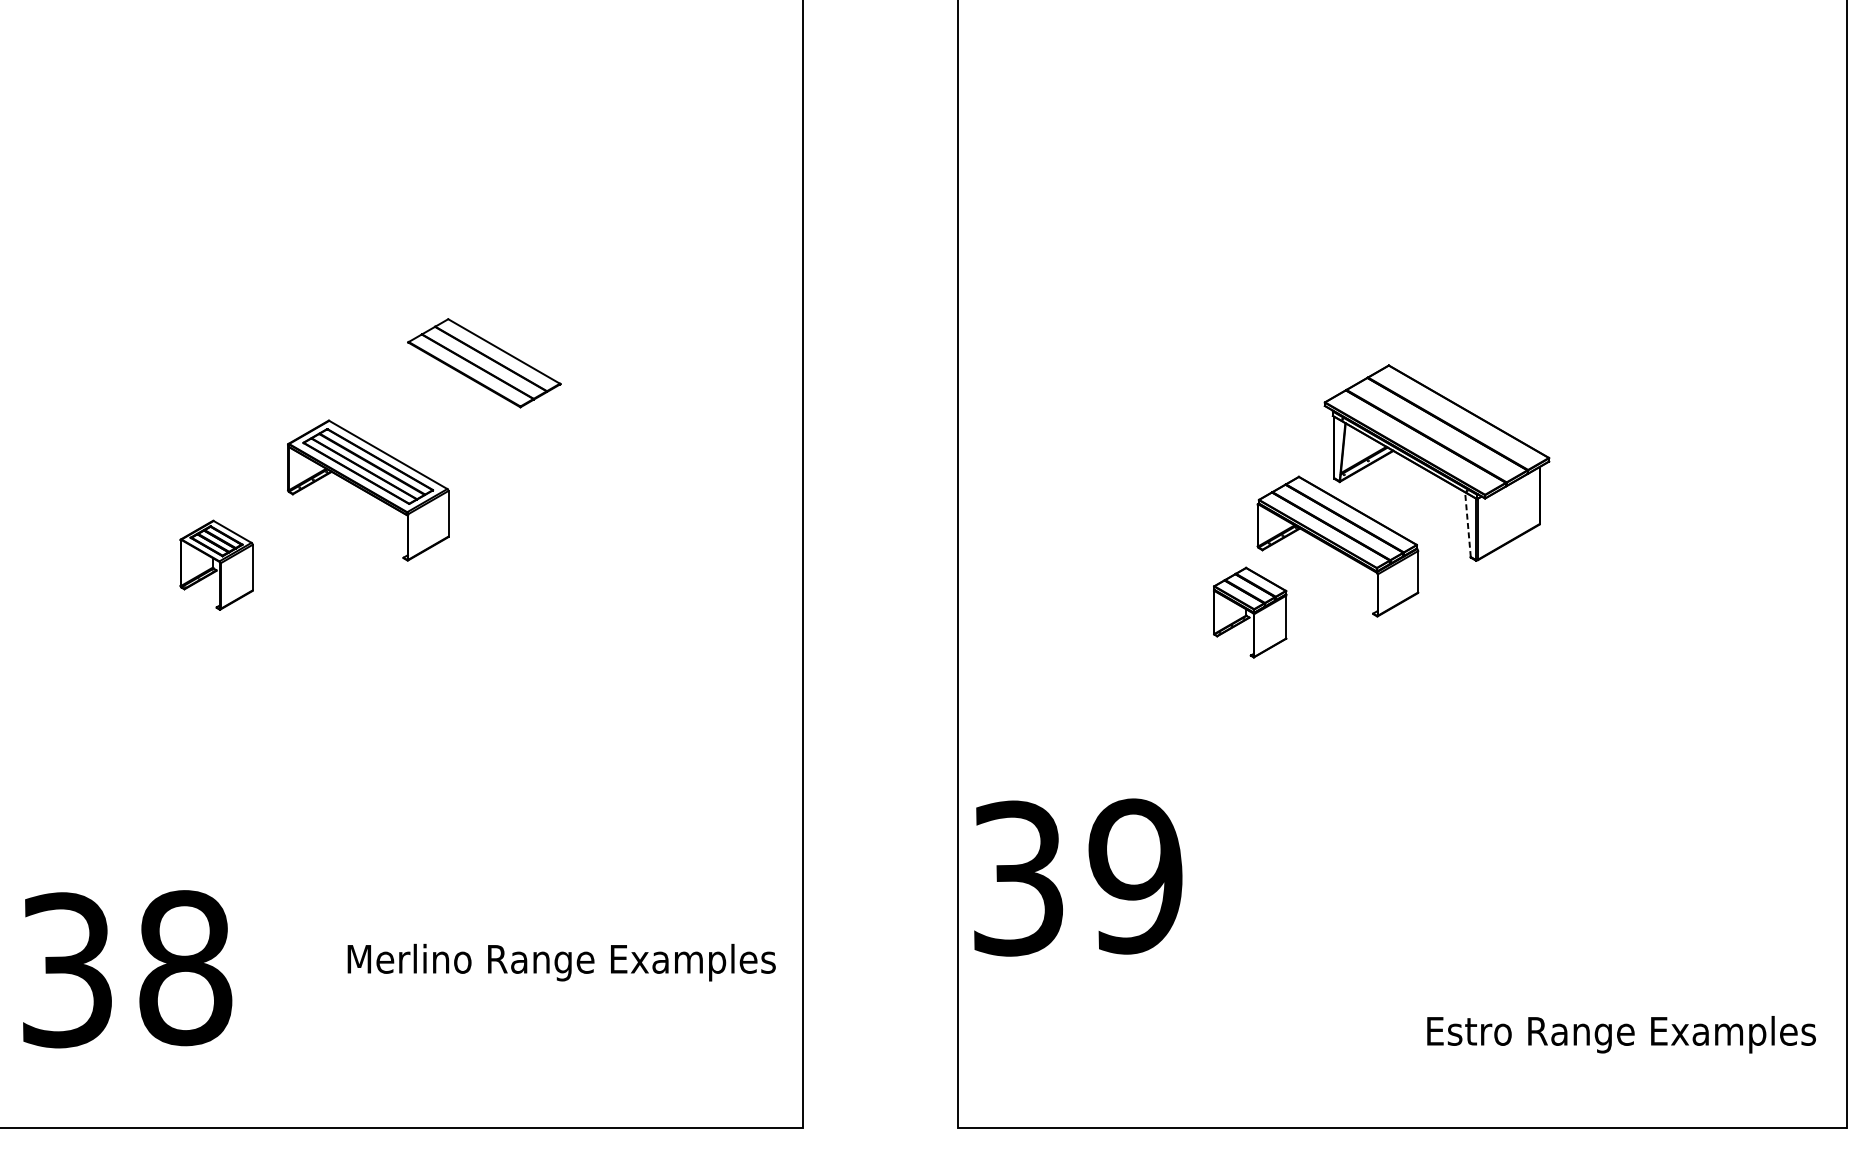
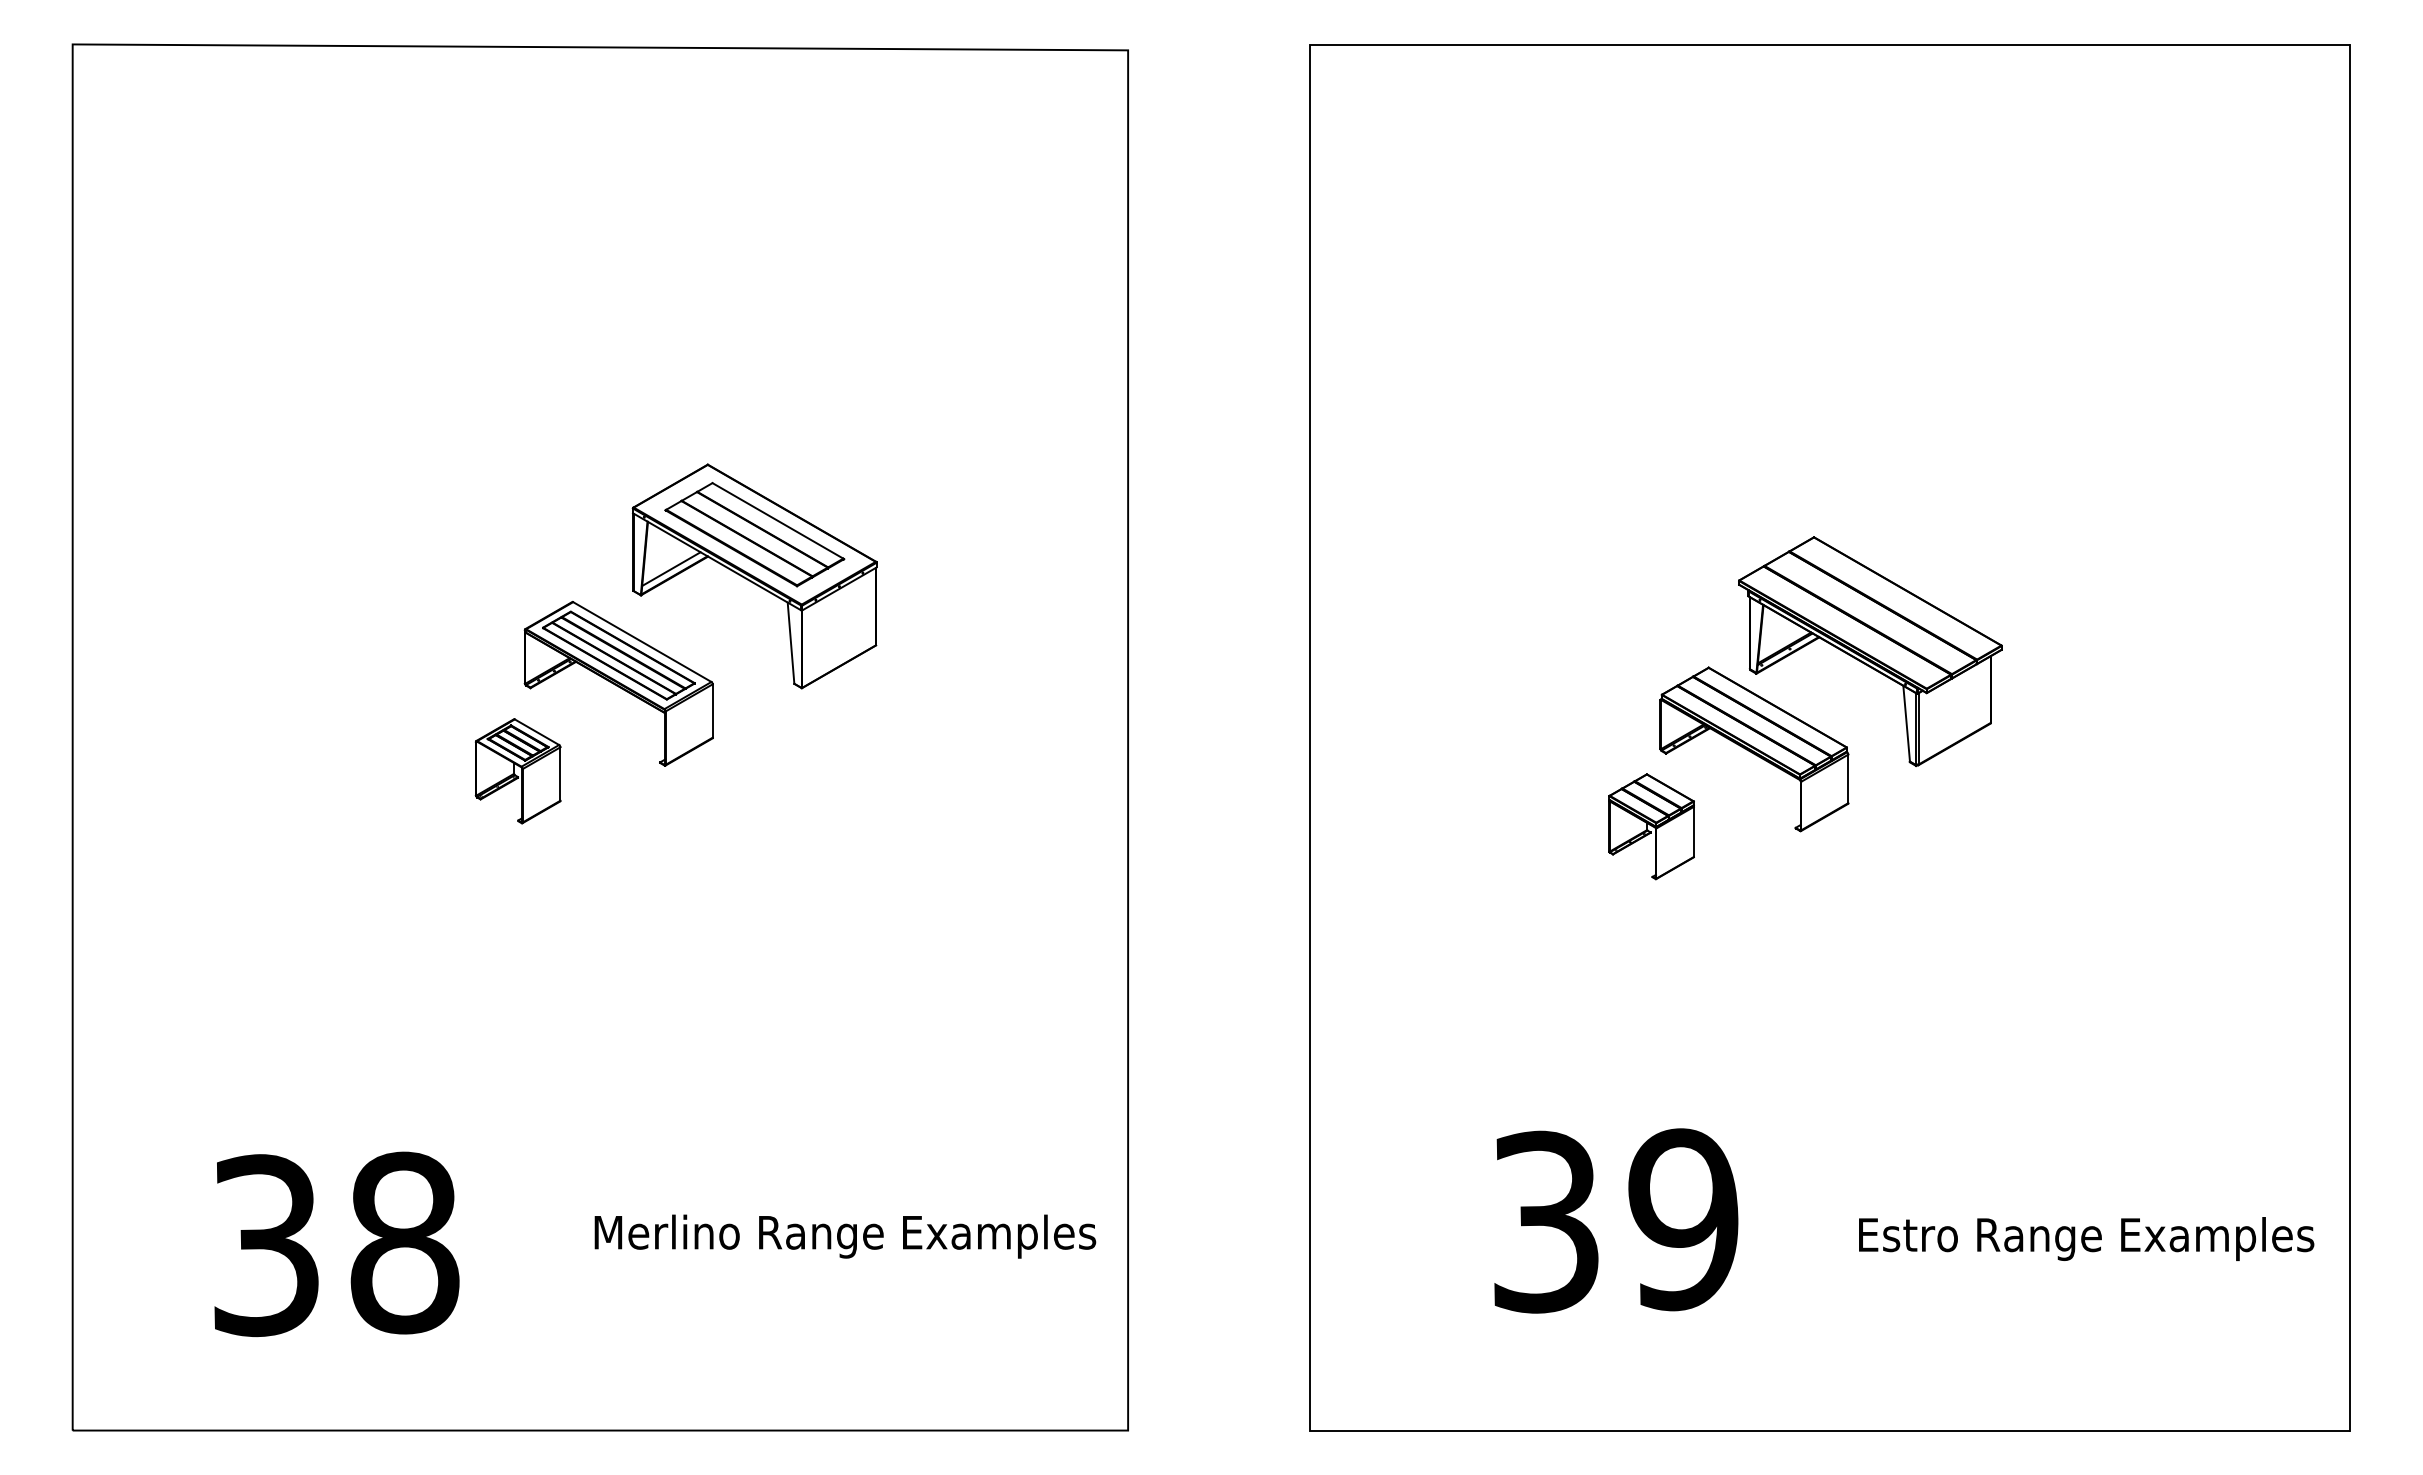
part: (484, 398) -> (754, 576), added
line: (1467, 524) -> (1906, 723), dashed -> solid
part: (216, 565) -> (517, 771), moved
text: (1078, 877) -> (1616, 1220), moved
text: (1621, 1034) -> (2086, 1238), moved

